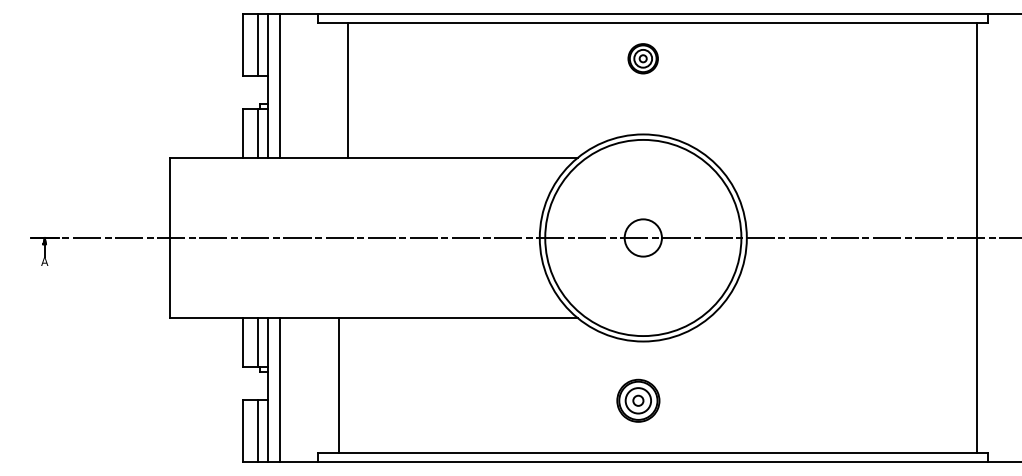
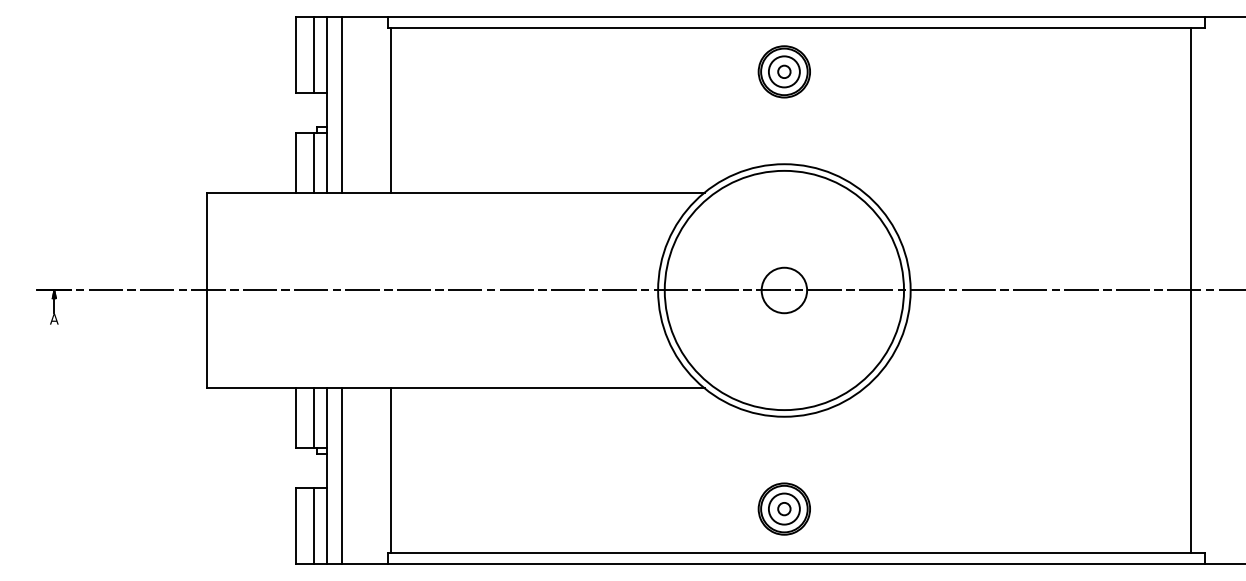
part: (642, 58) -> (783, 71), size x1.43
line: (348, 90) -> (391, 110), moved
line: (339, 385) -> (391, 470), moved
part: (637, 400) -> (783, 508), moved

